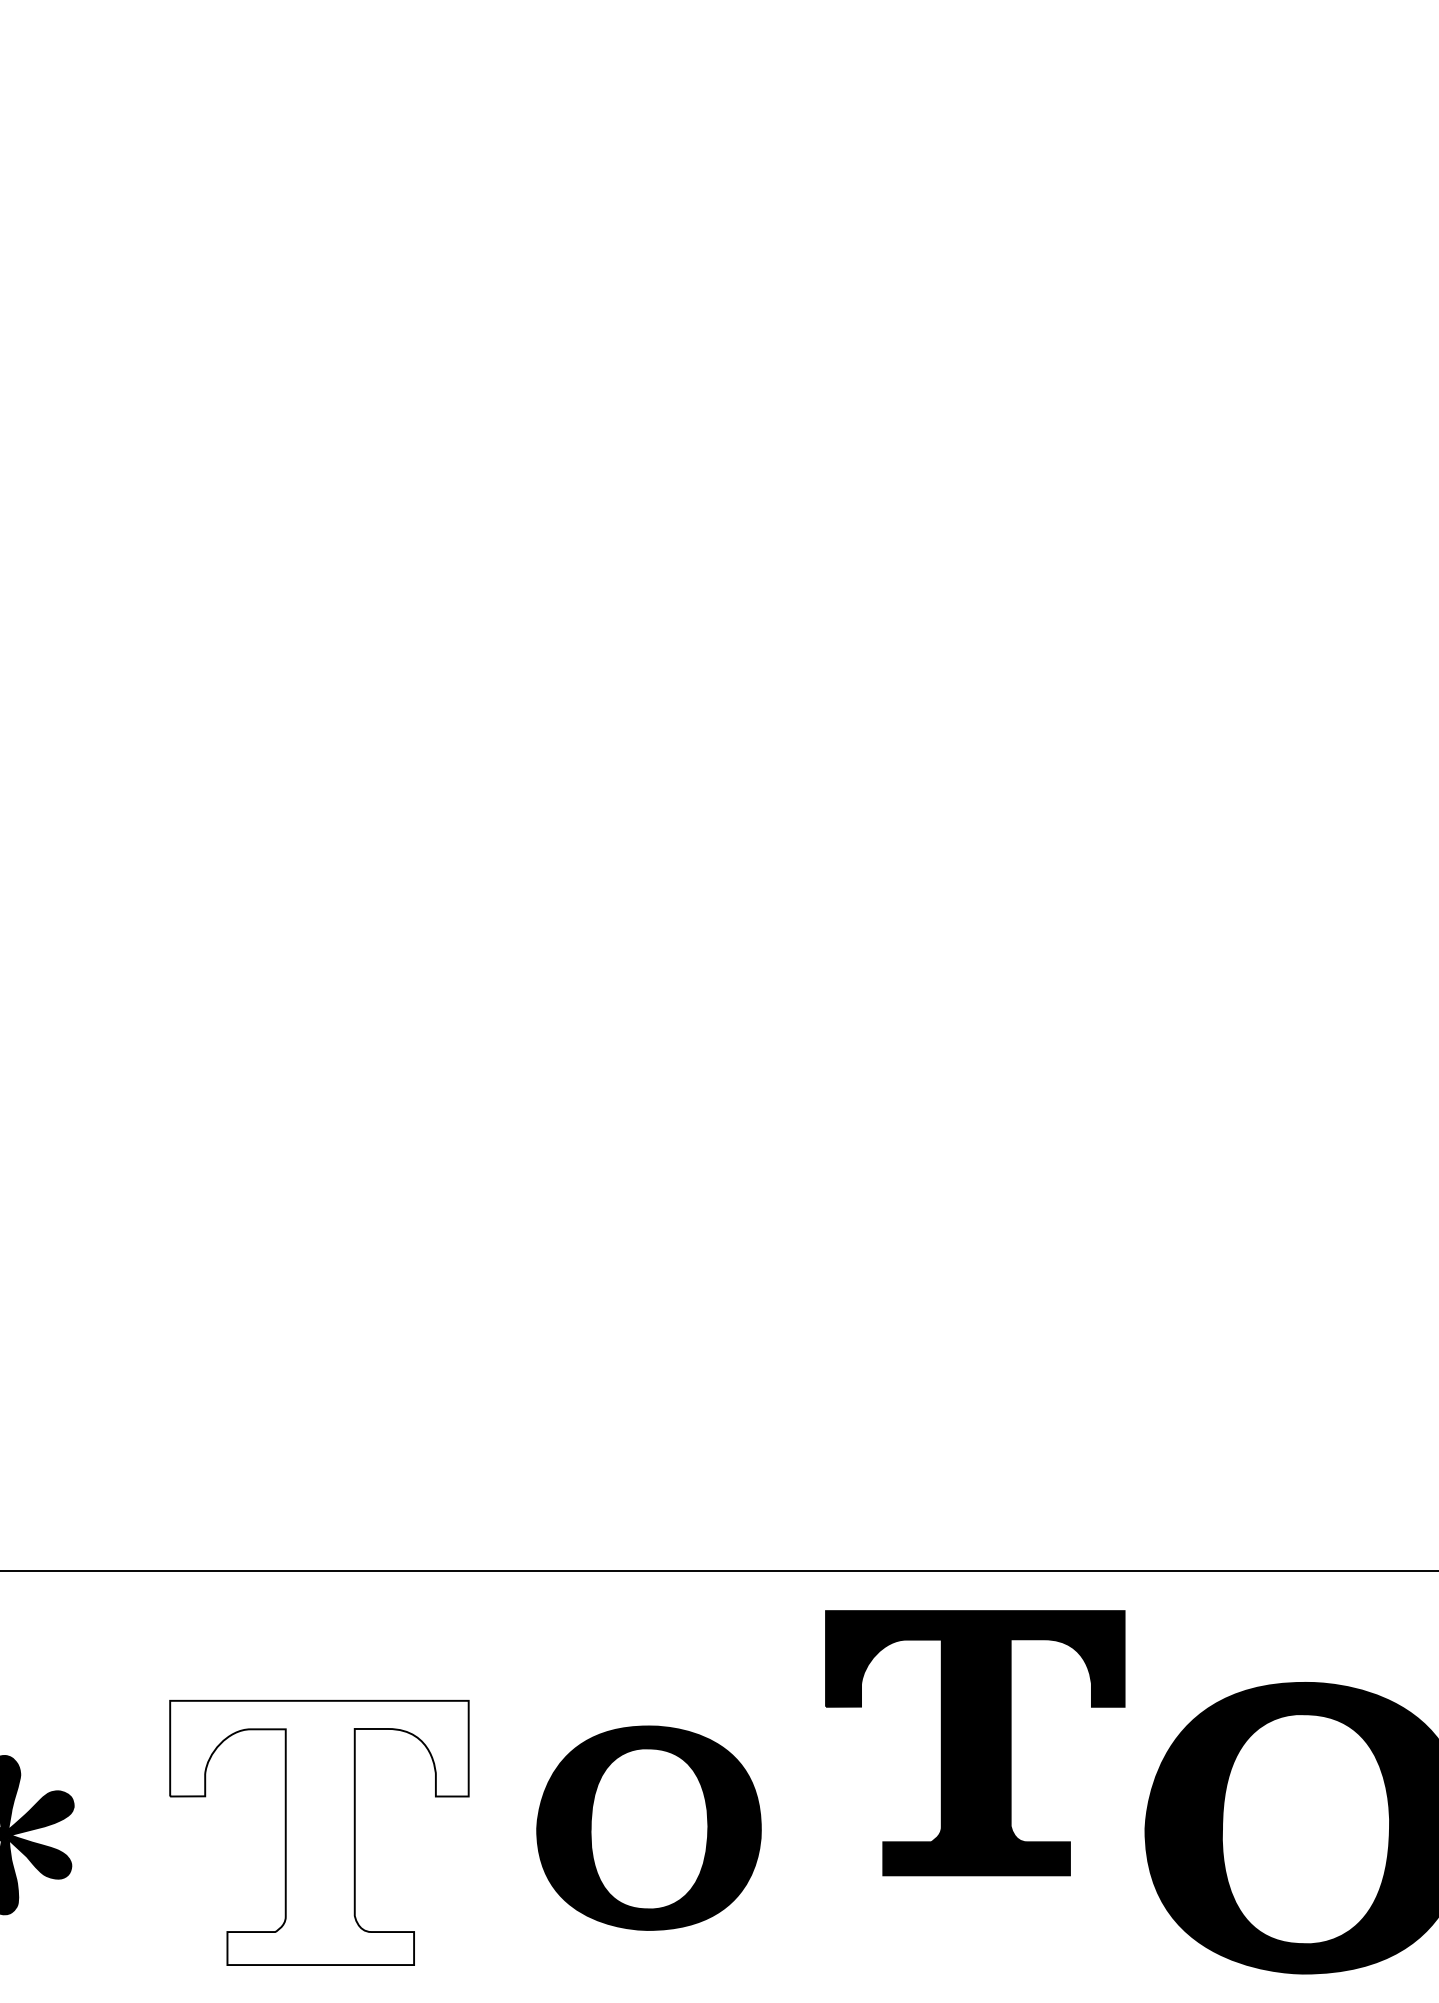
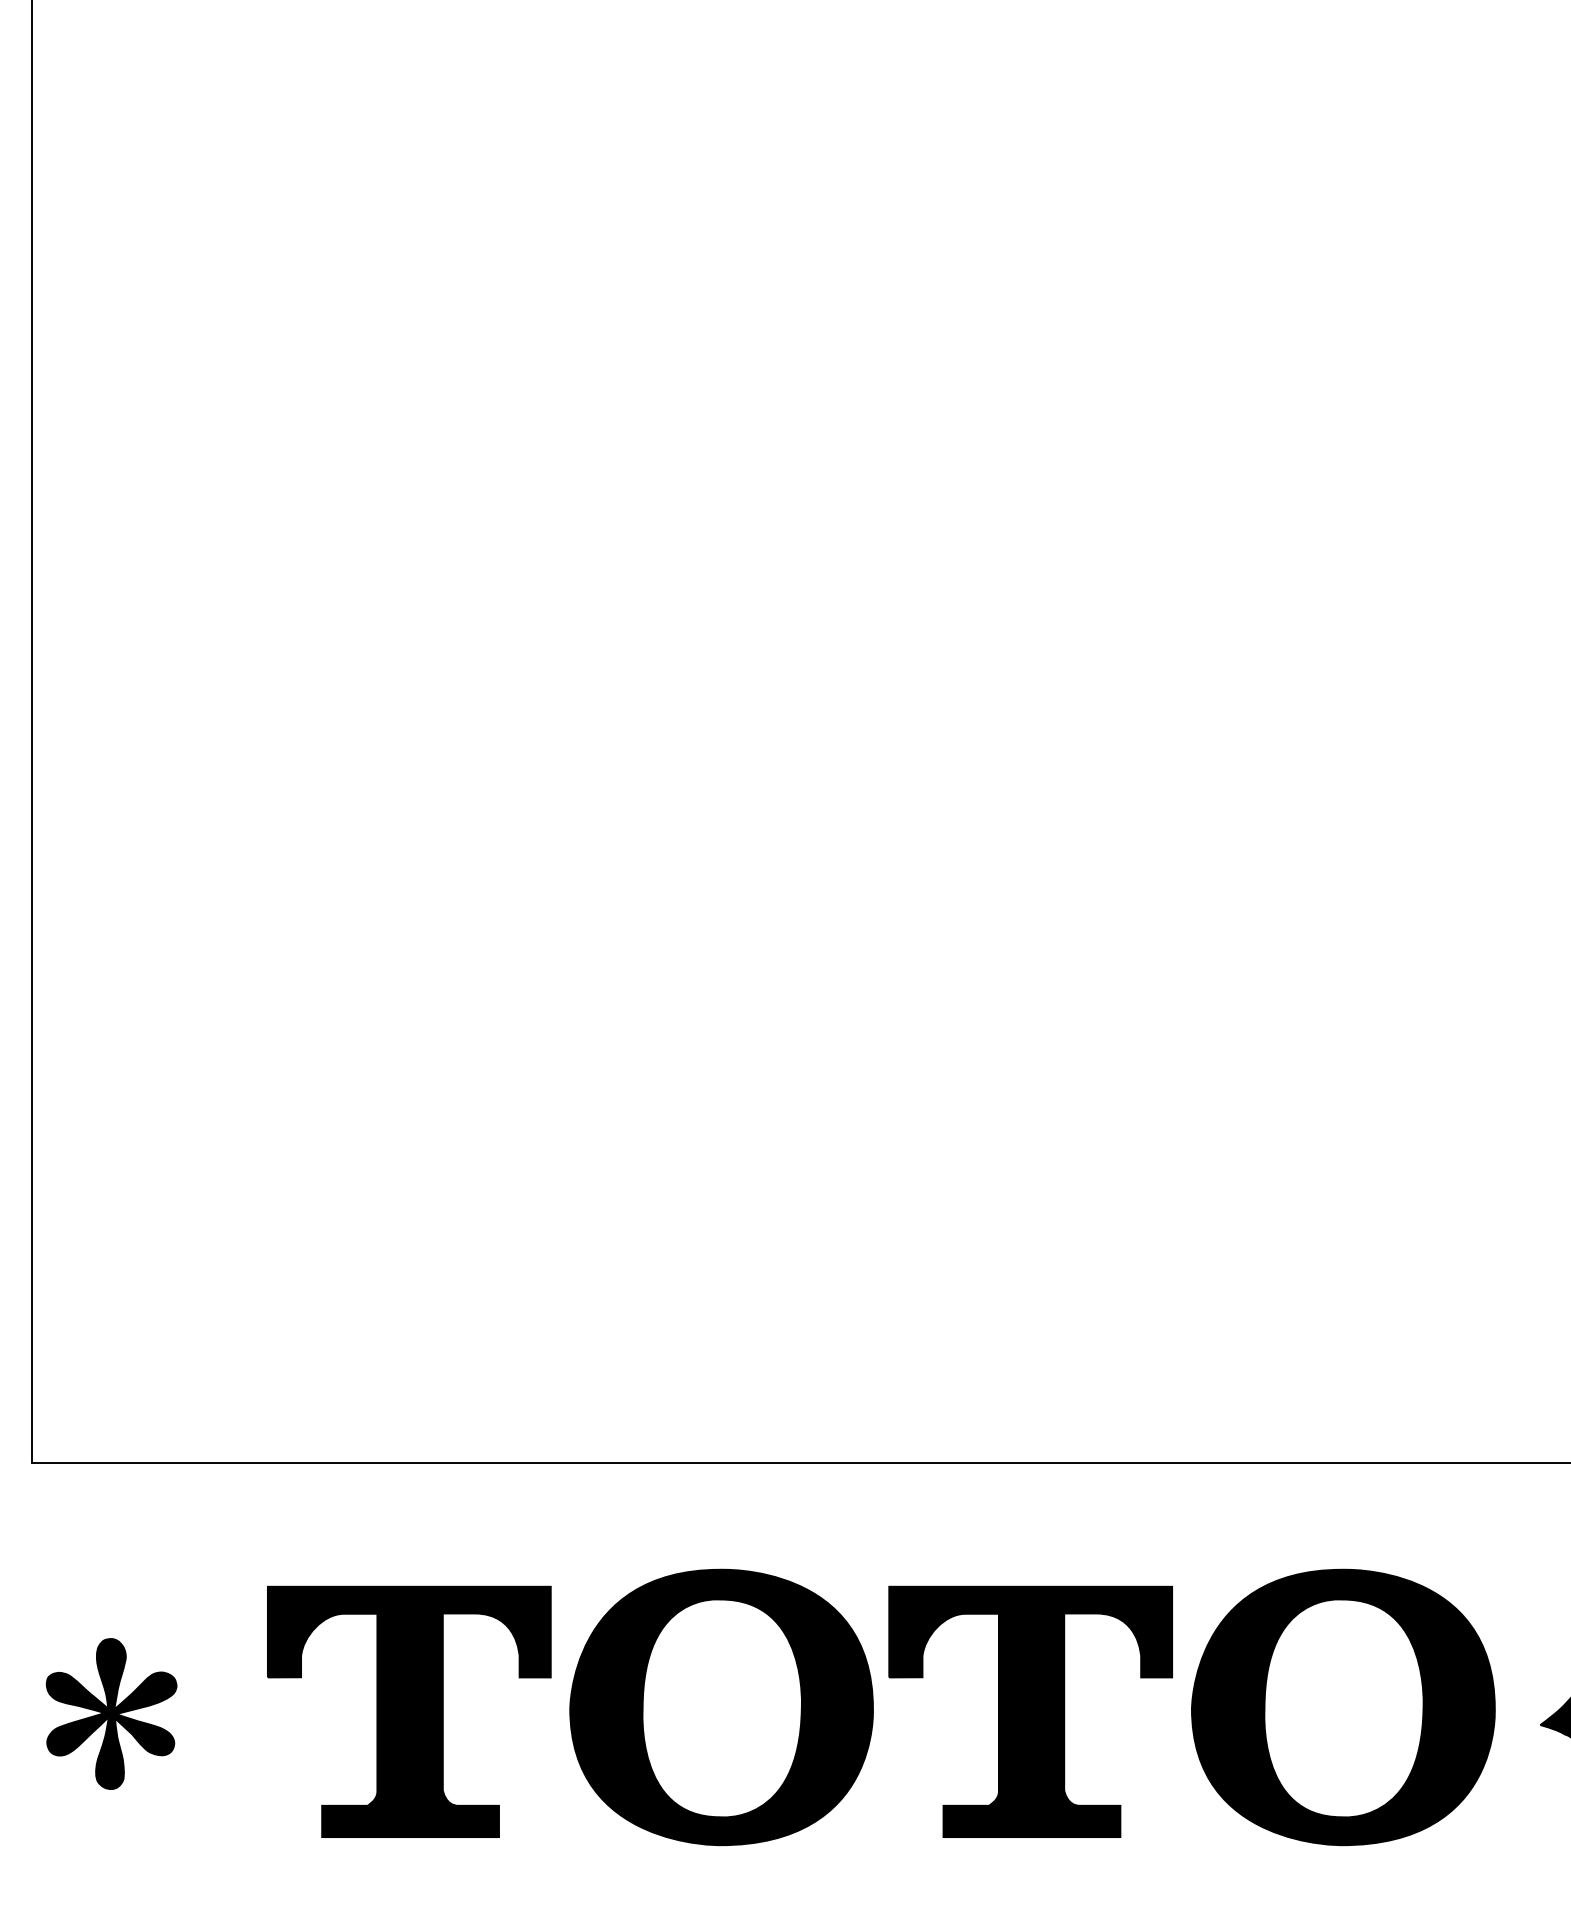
part: (975, 1742) -> (1030, 1711), moved
part: (648, 1828) -> (721, 1707), size x1.43
fill: (318, 1832) -> (408, 1711), added

